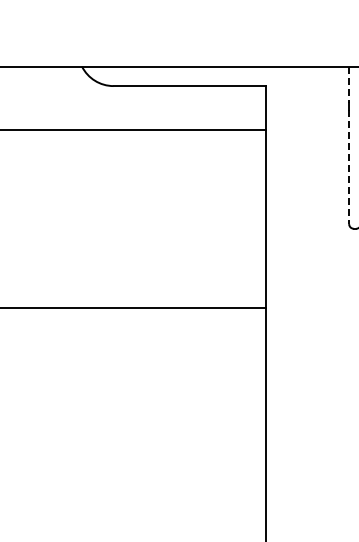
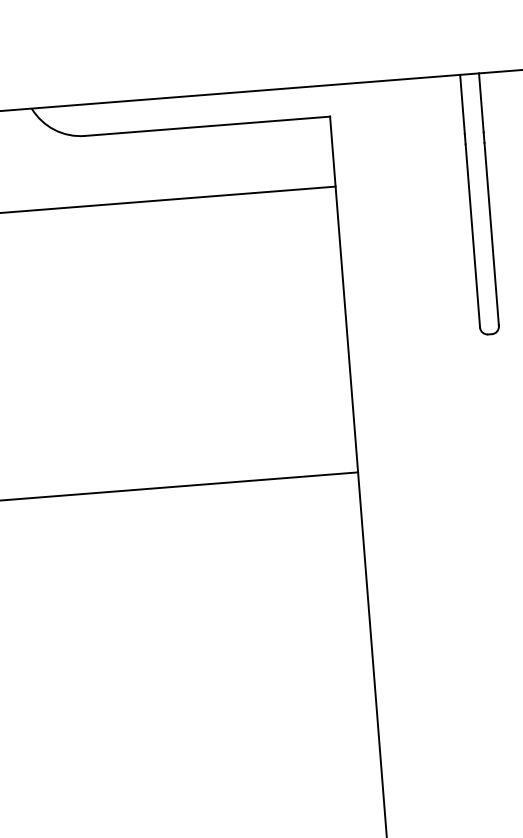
line: (349, 85) -> (463, 105), dashed -> solid
line: (349, 166) -> (473, 235), dashed -> solid

